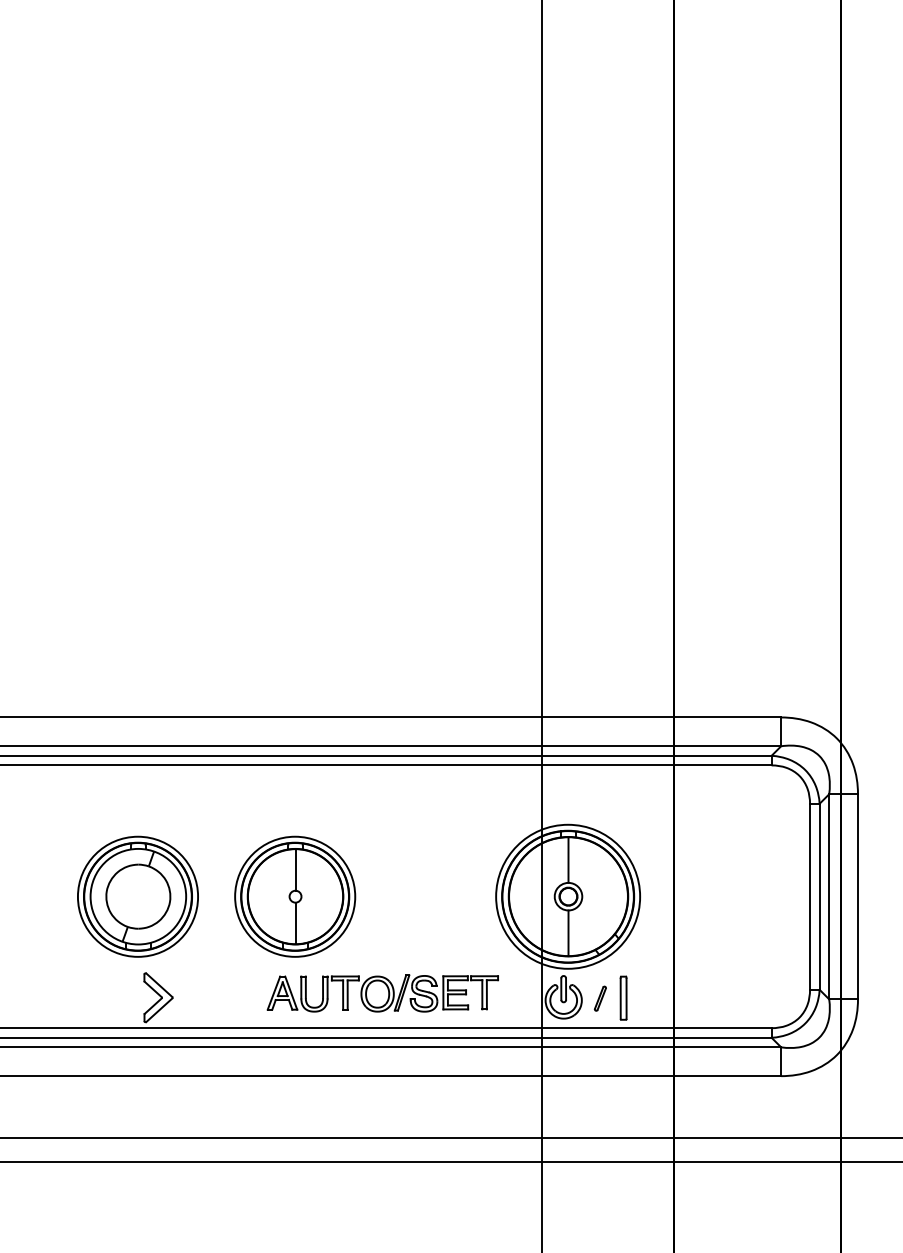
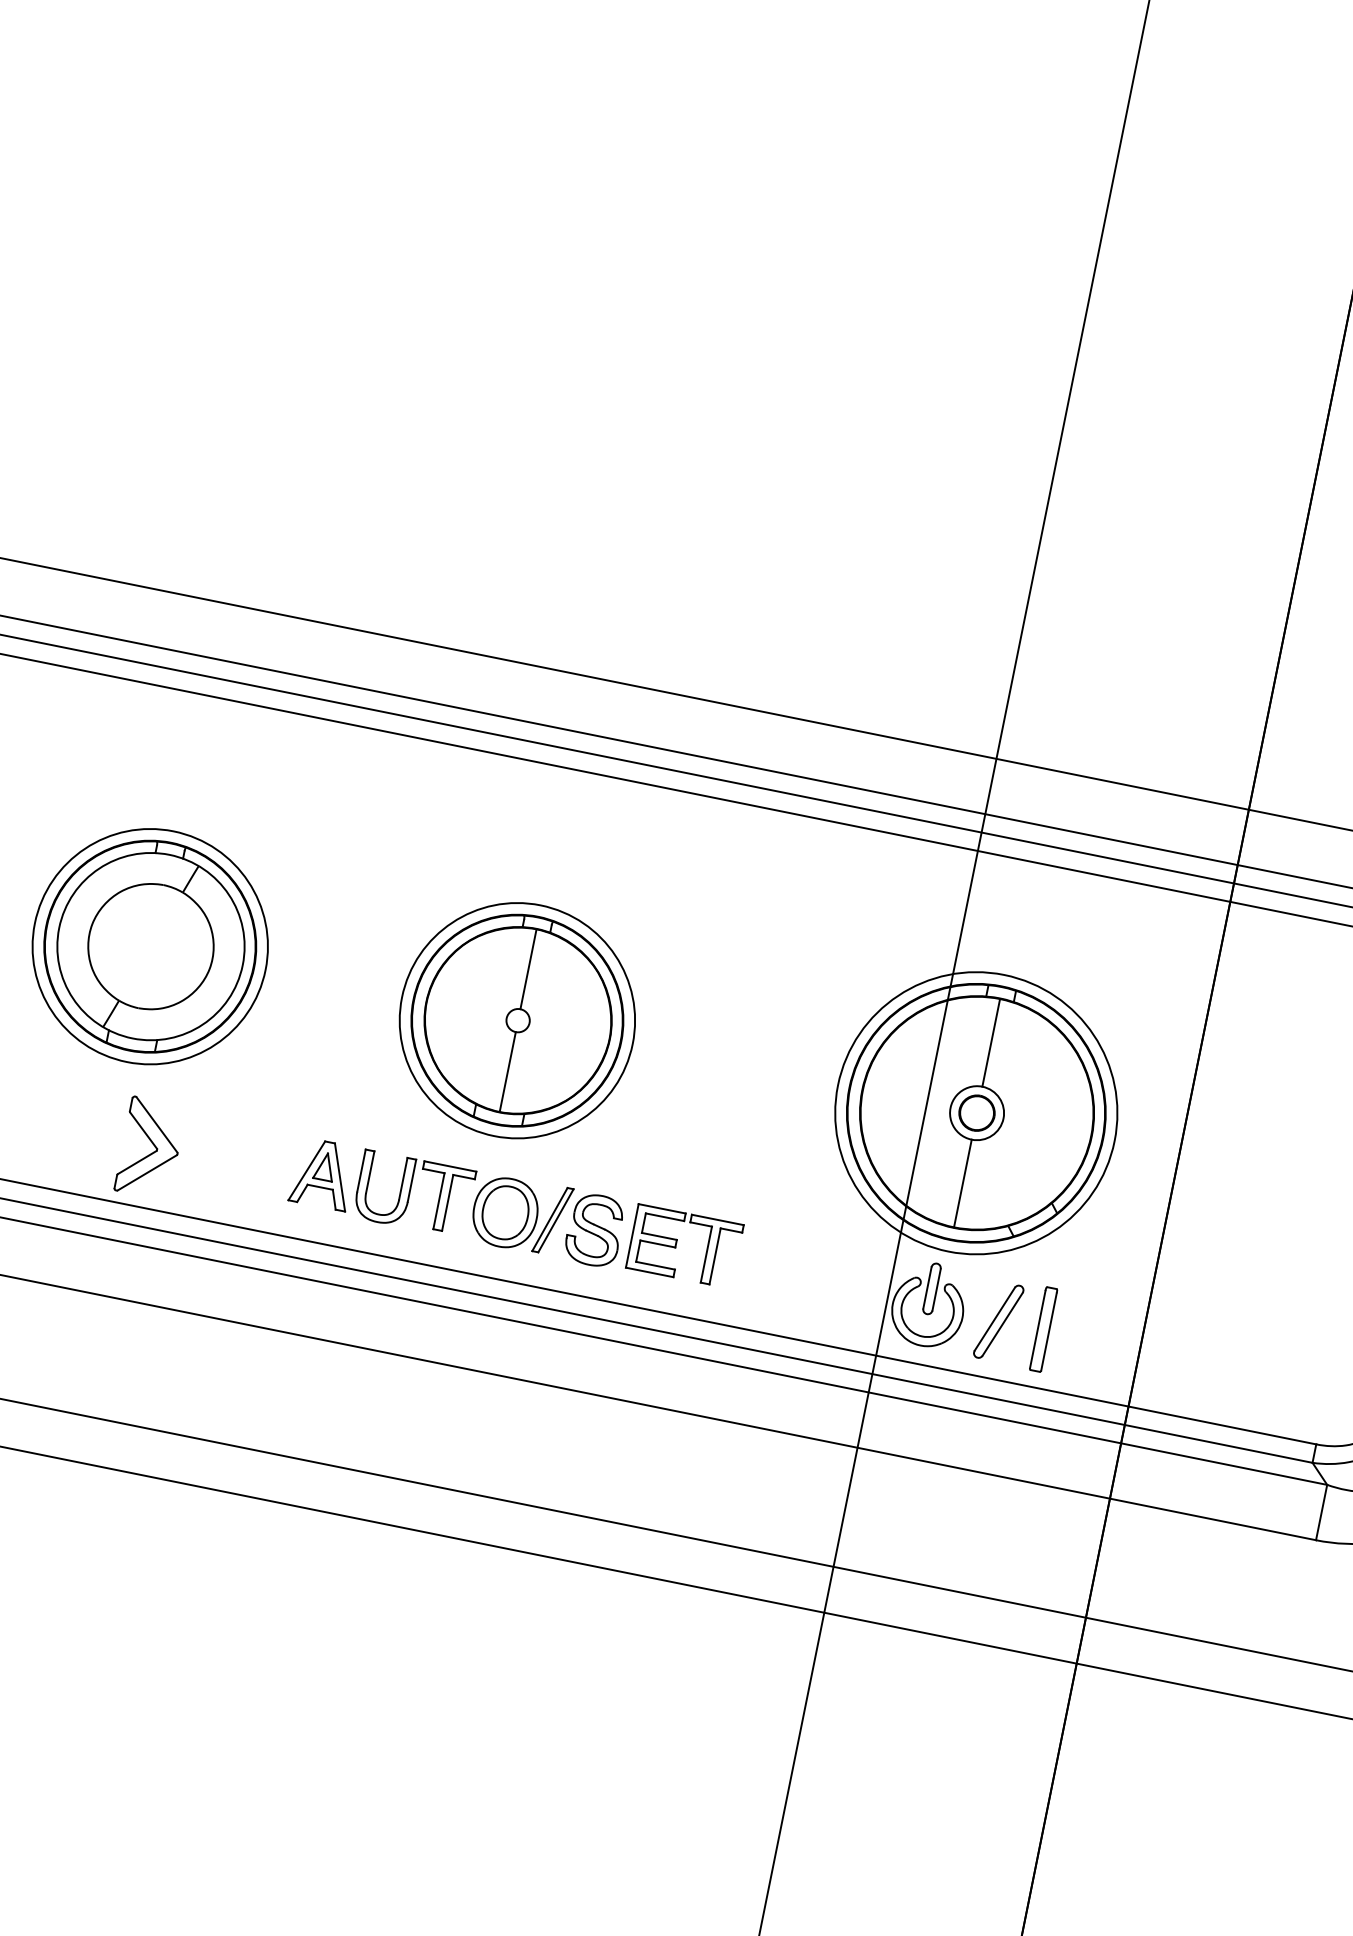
part: (295, 896) -> (518, 1020), moved
part: (382, 993) -> (515, 1213), moved
part: (600, 998) -> (999, 1321), size x1.67

